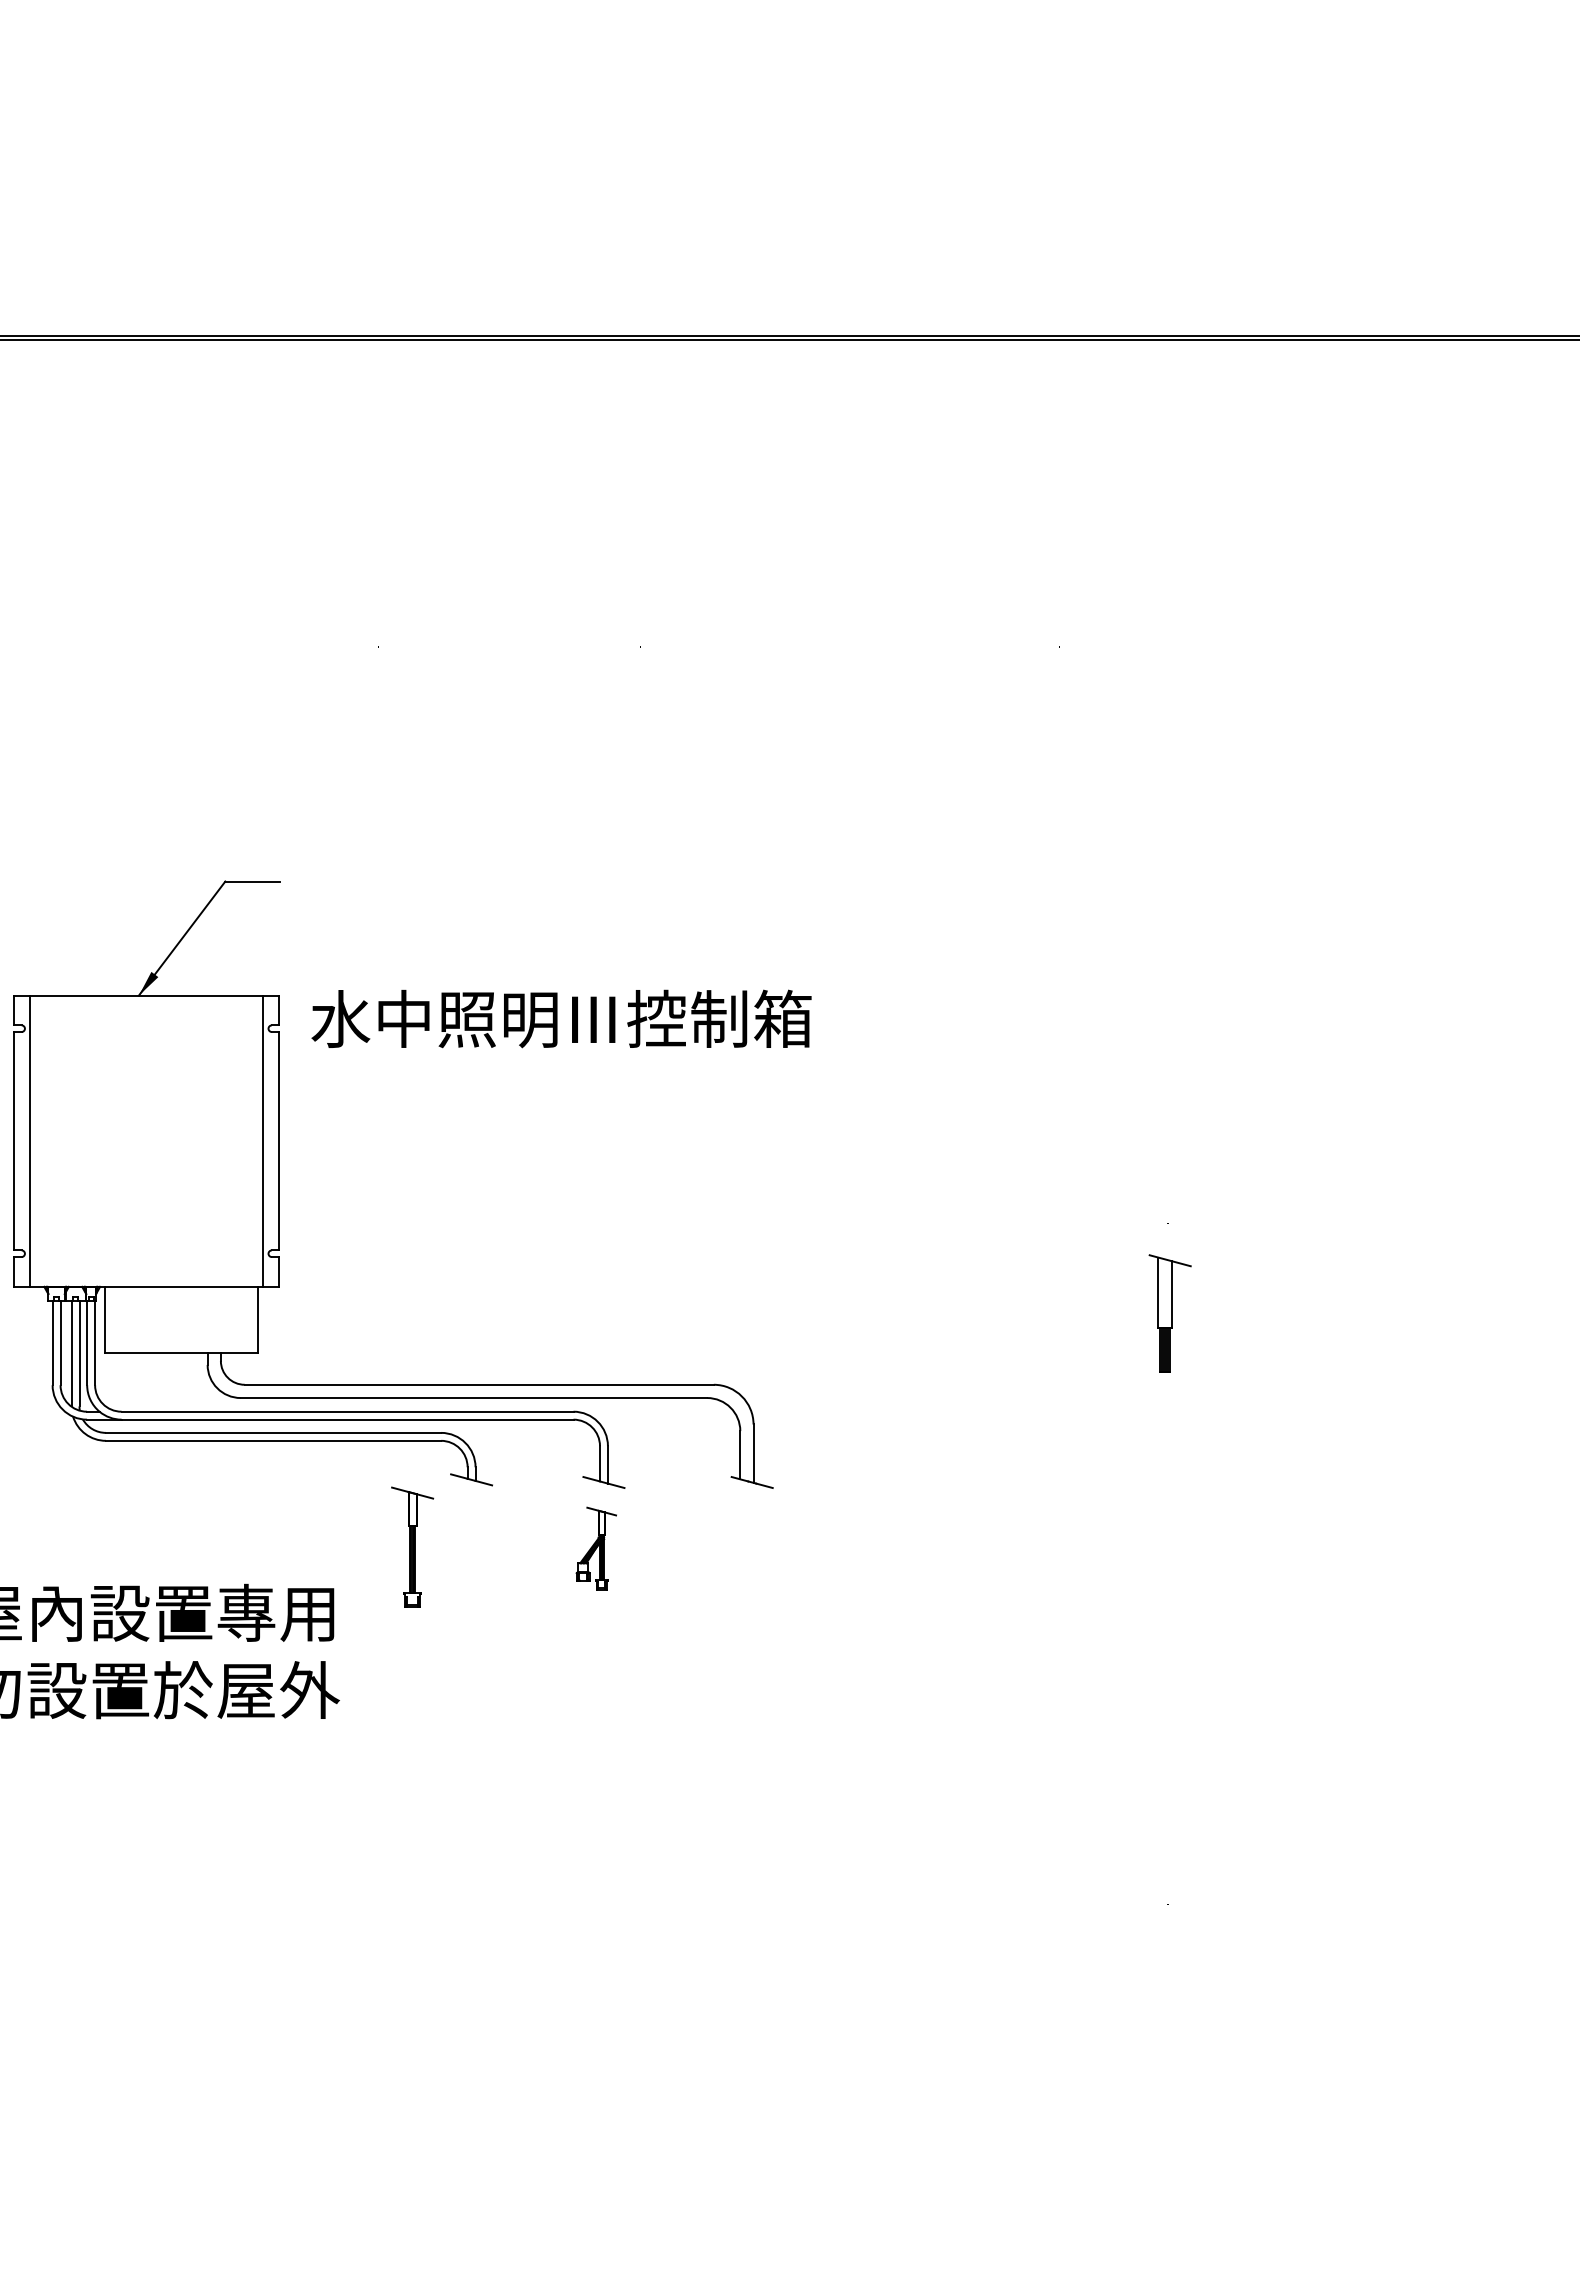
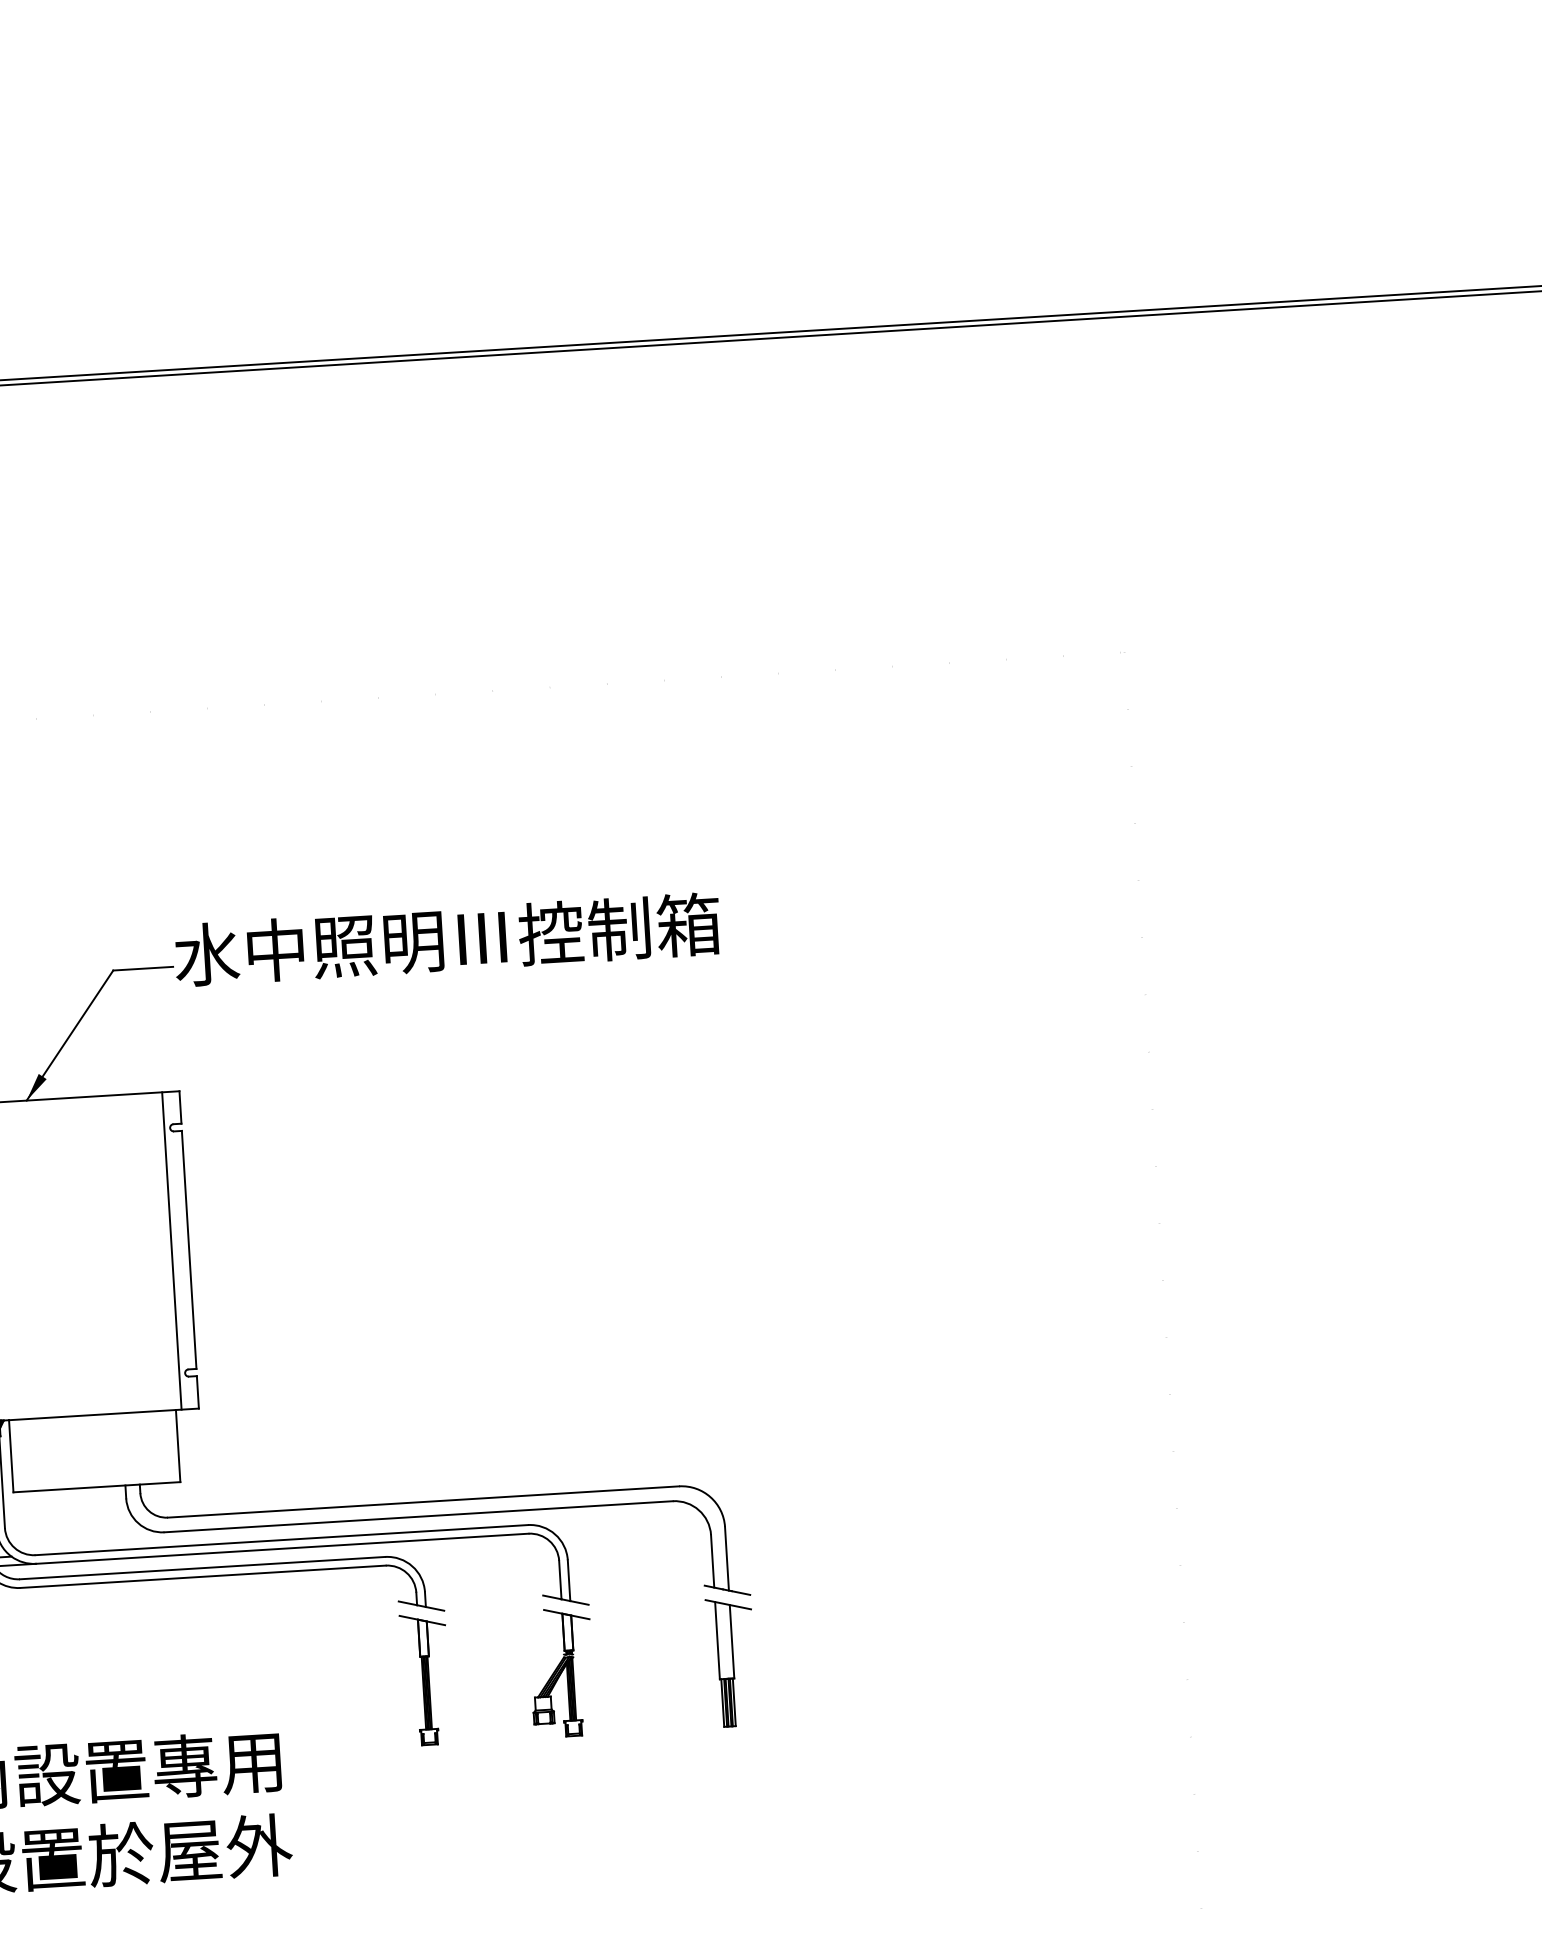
text: (561, 1018) -> (447, 939), moved
part: (1169, 1313) -> (731, 1662), moved
part: (412, 1546) -> (425, 1678), moved
part: (596, 1548) -> (562, 1672), size x1.43

